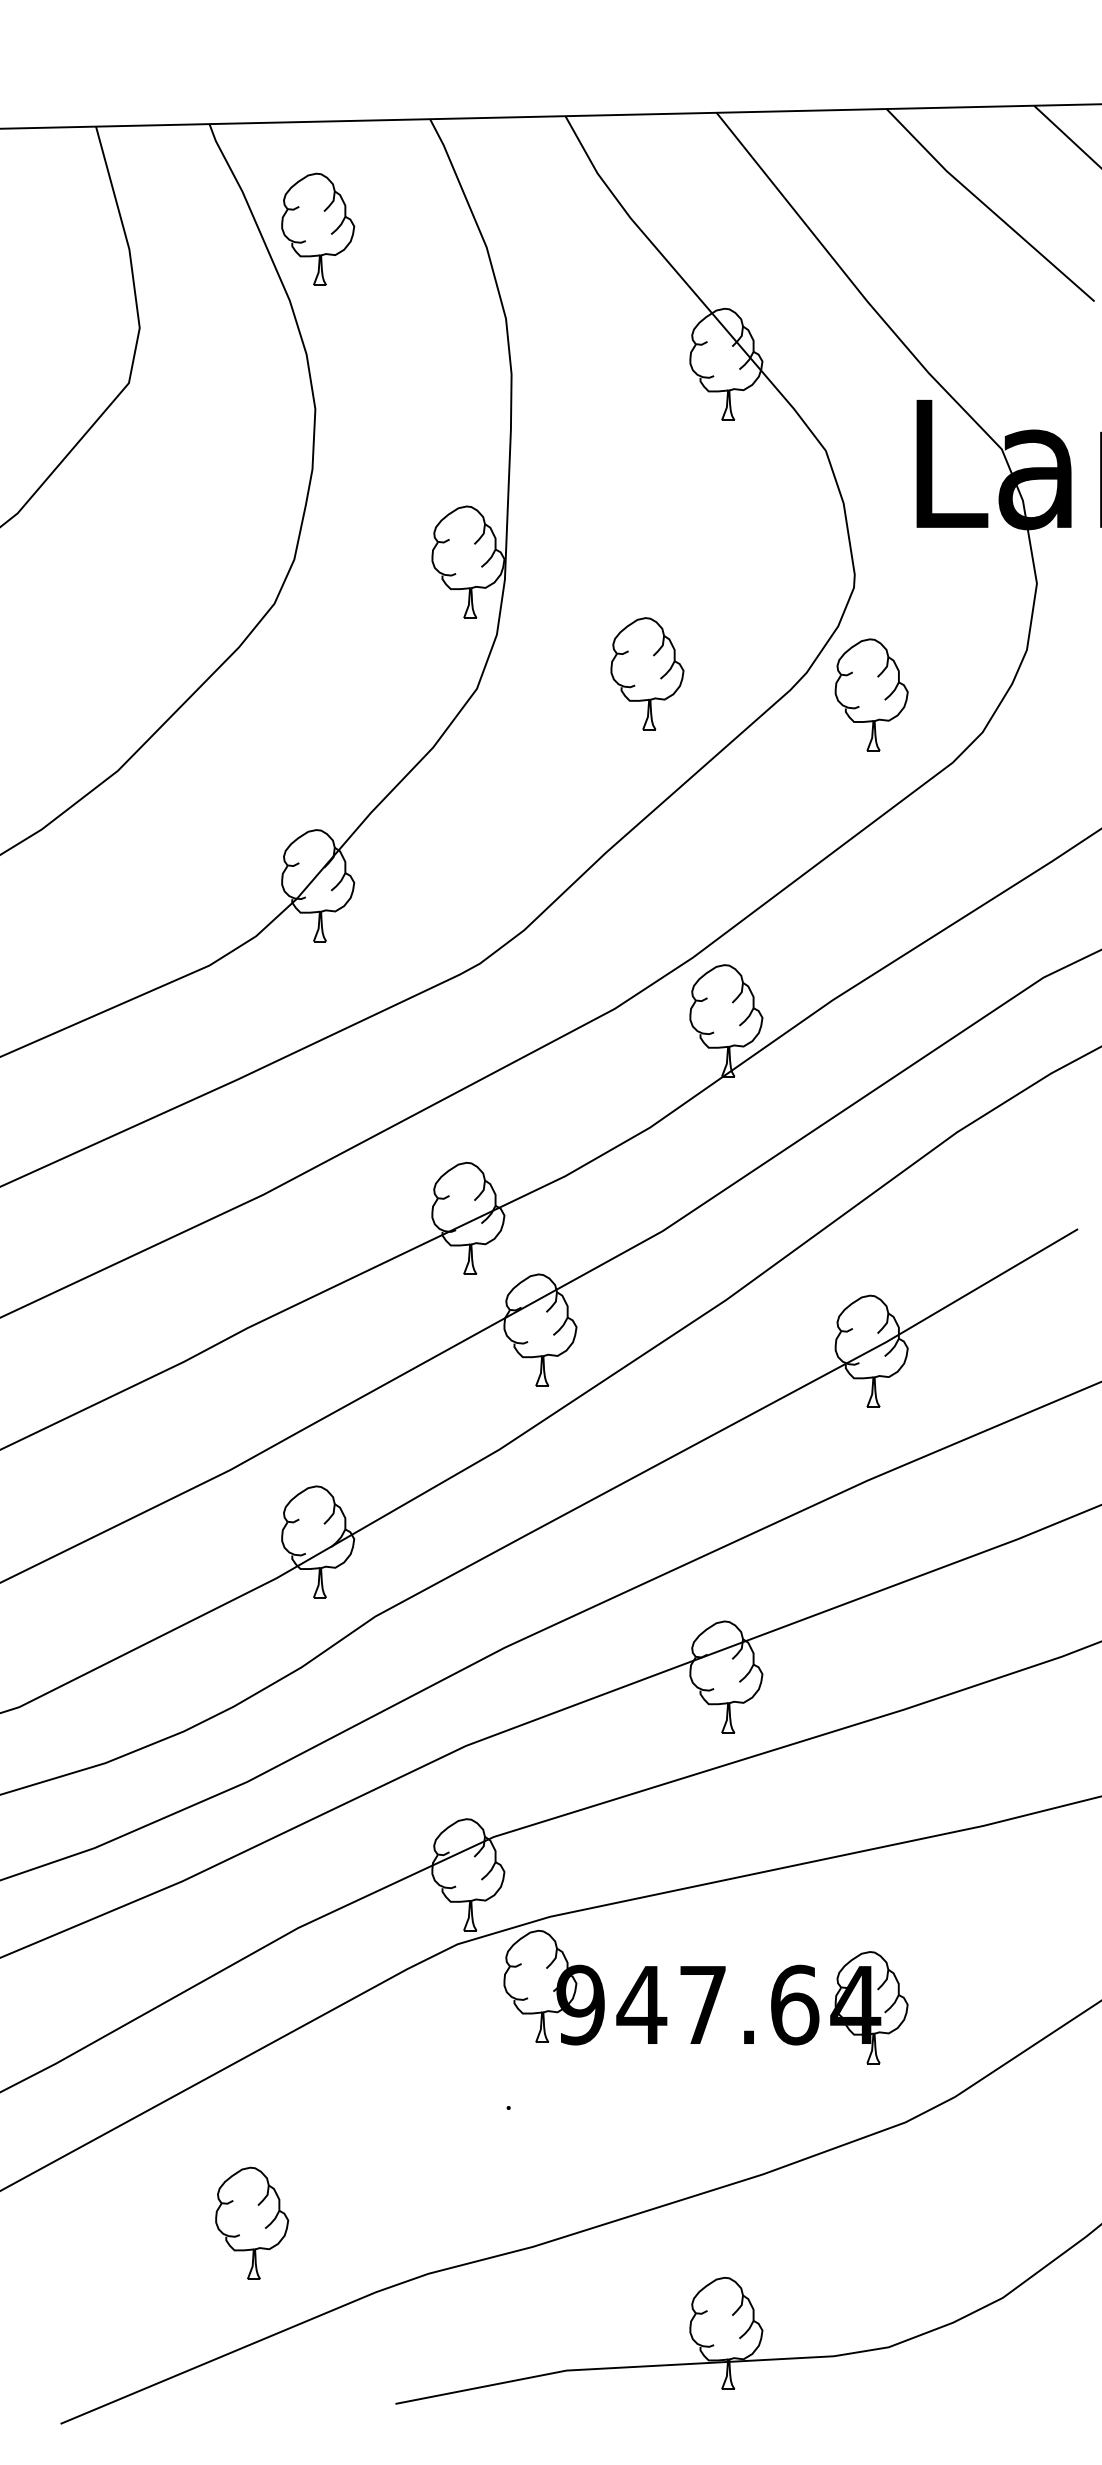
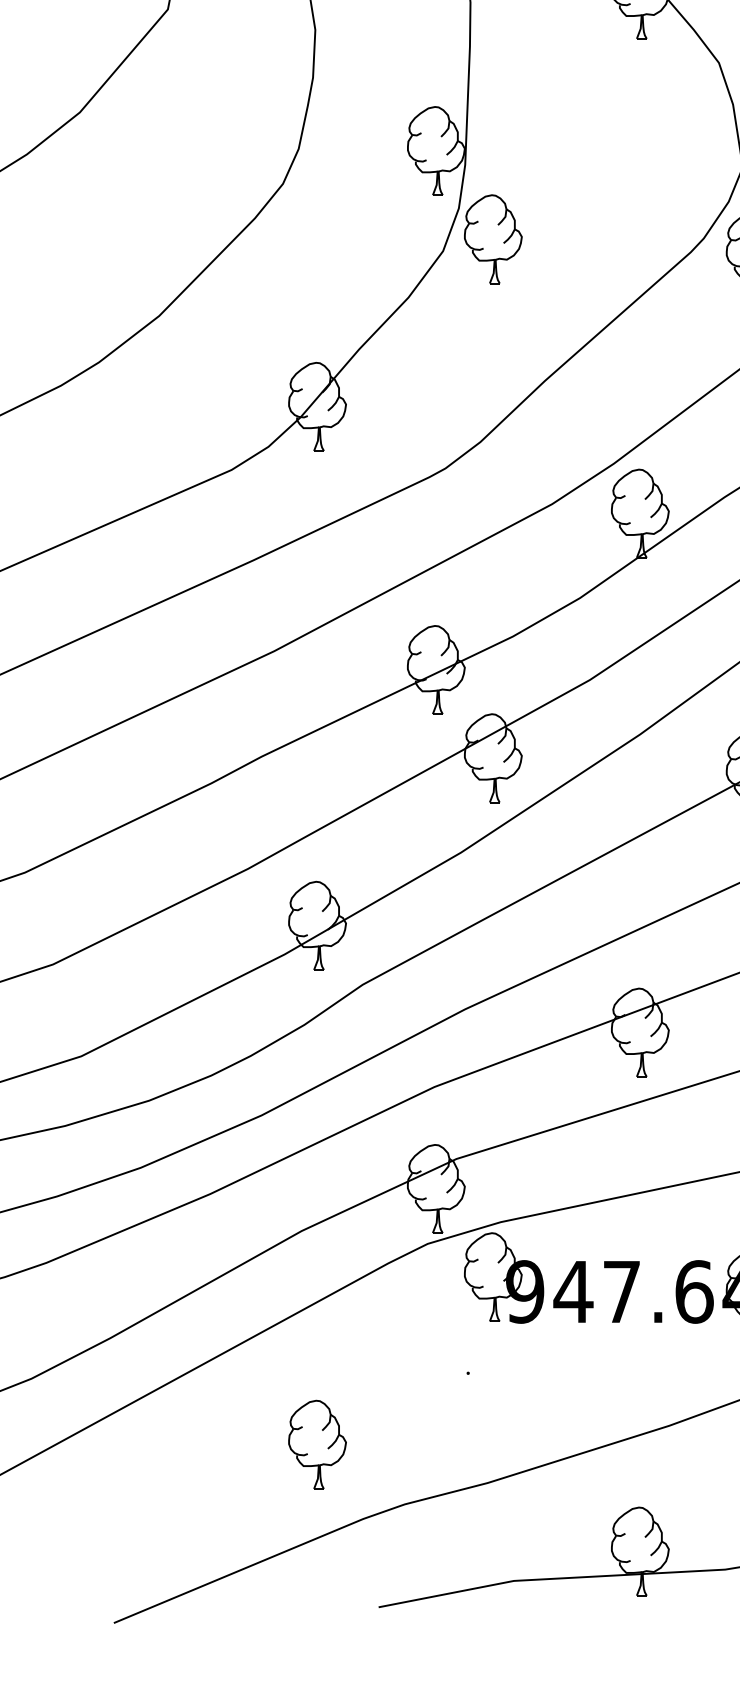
part: (647, 673) -> (493, 239), moved
part: (252, 2222) -> (317, 1444), moved

